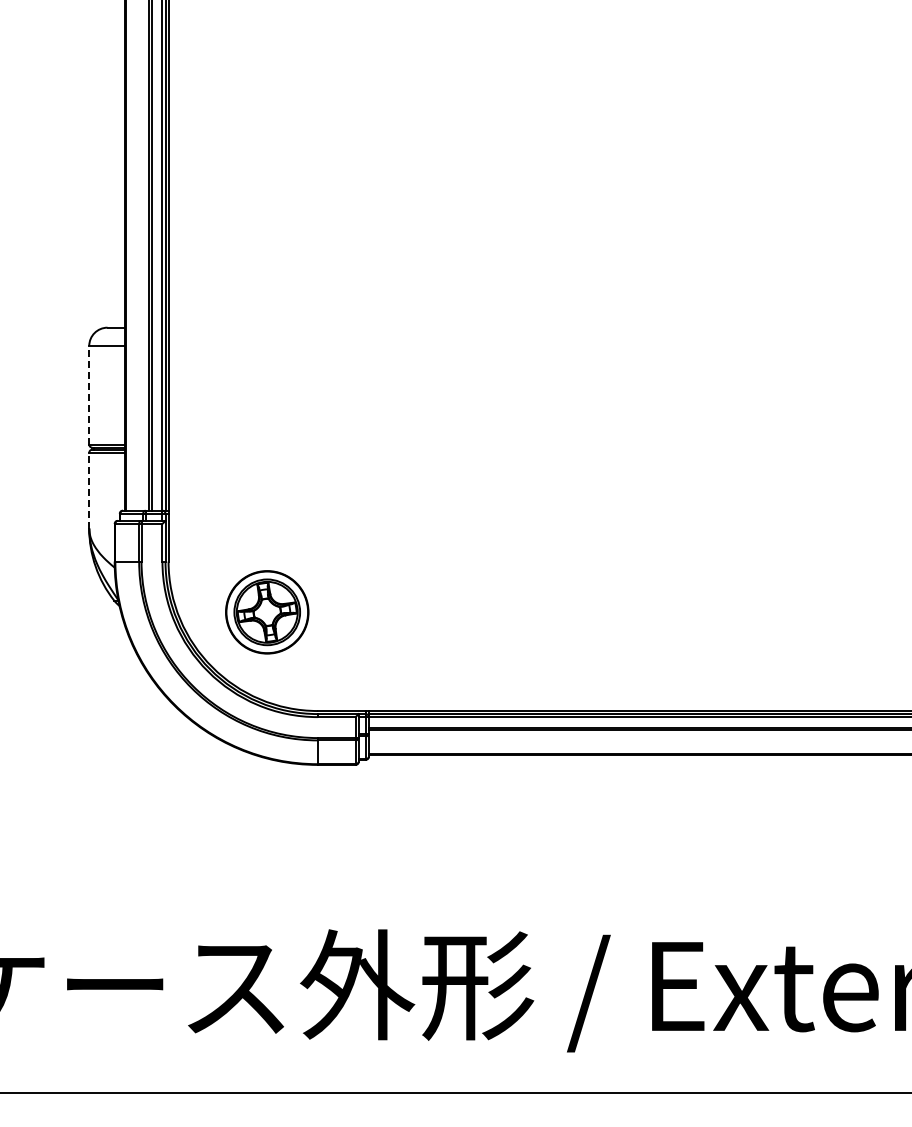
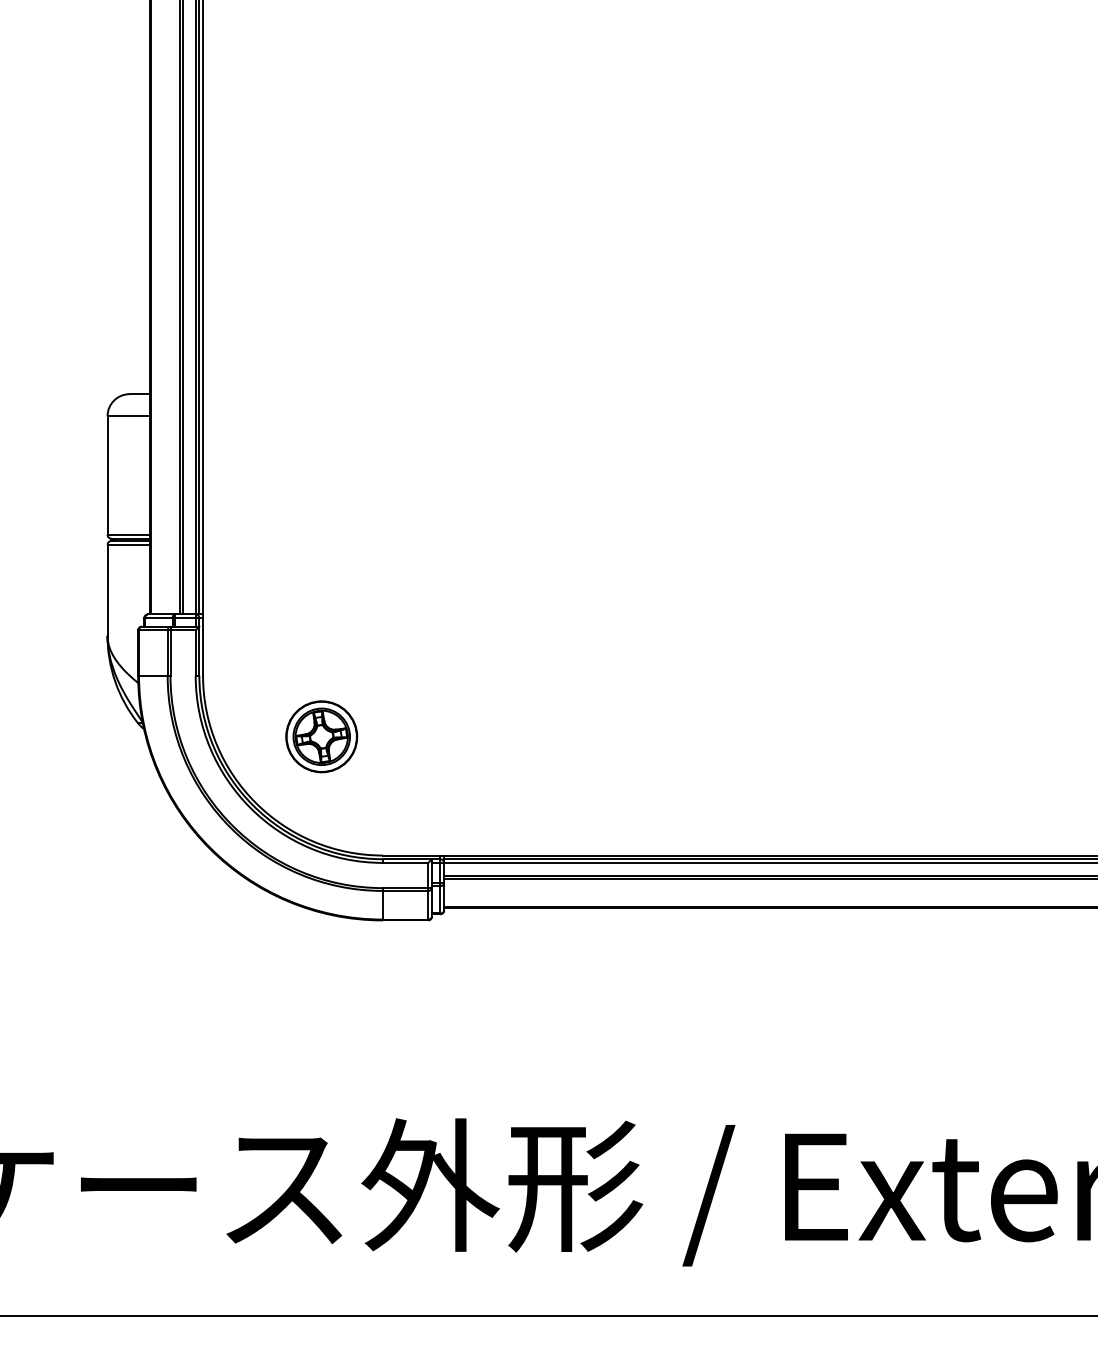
line: (89, 394) -> (107, 474), dashed -> solid
line: (89, 490) -> (107, 590), dashed -> solid
part: (266, 612) -> (320, 736), size x0.71

